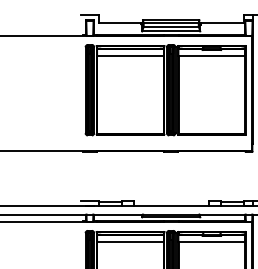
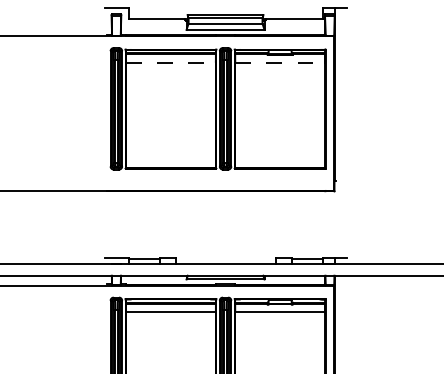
line: (130, 55) -> (170, 62), solid -> dashed
line: (212, 55) -> (280, 62), solid -> dashed

